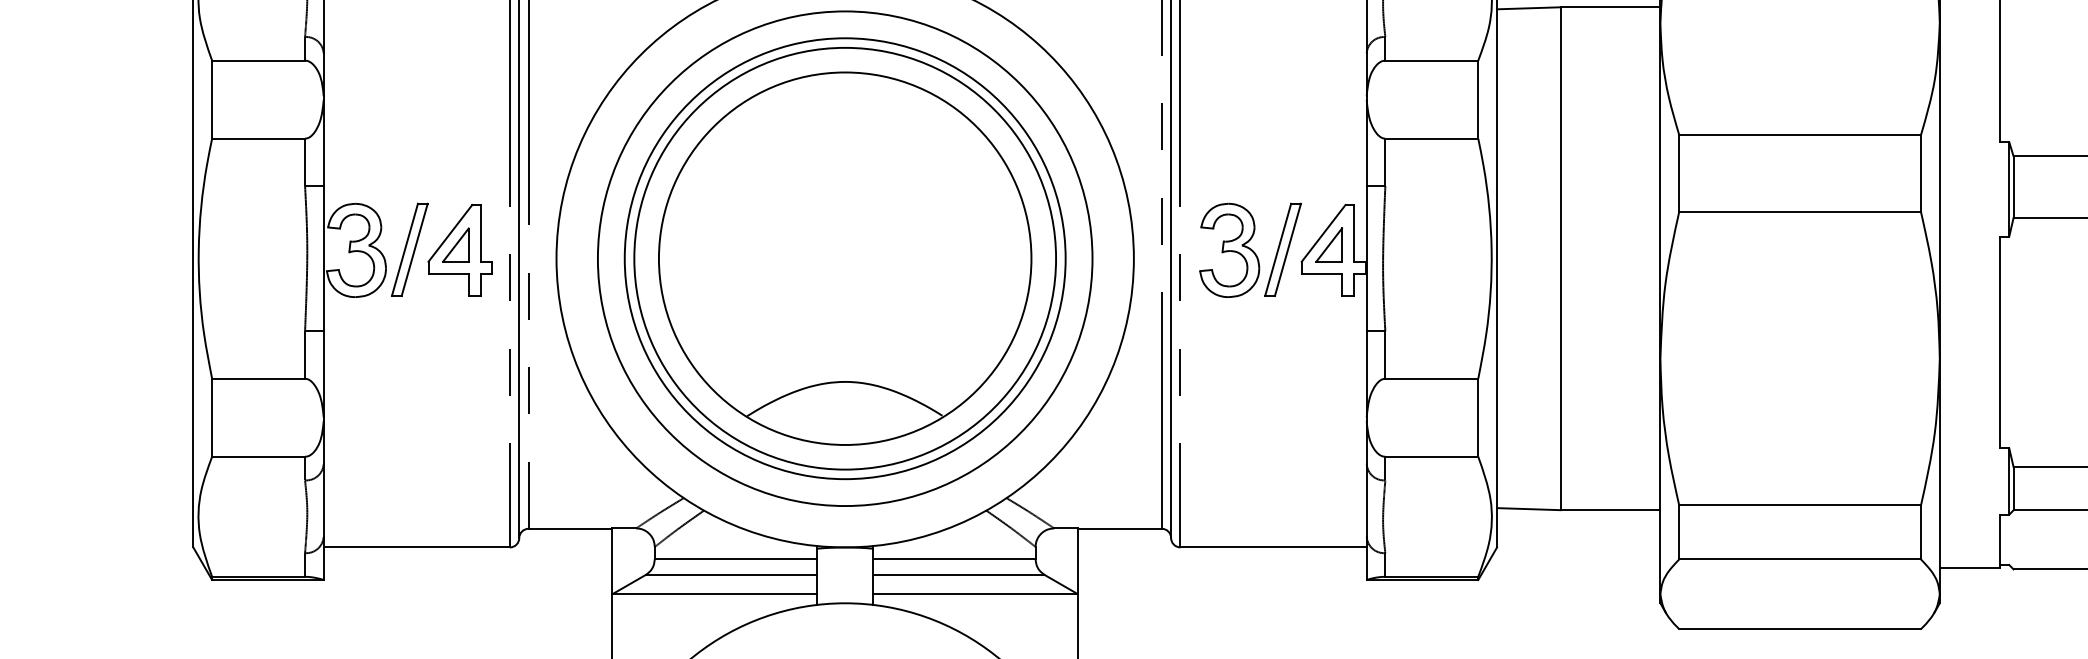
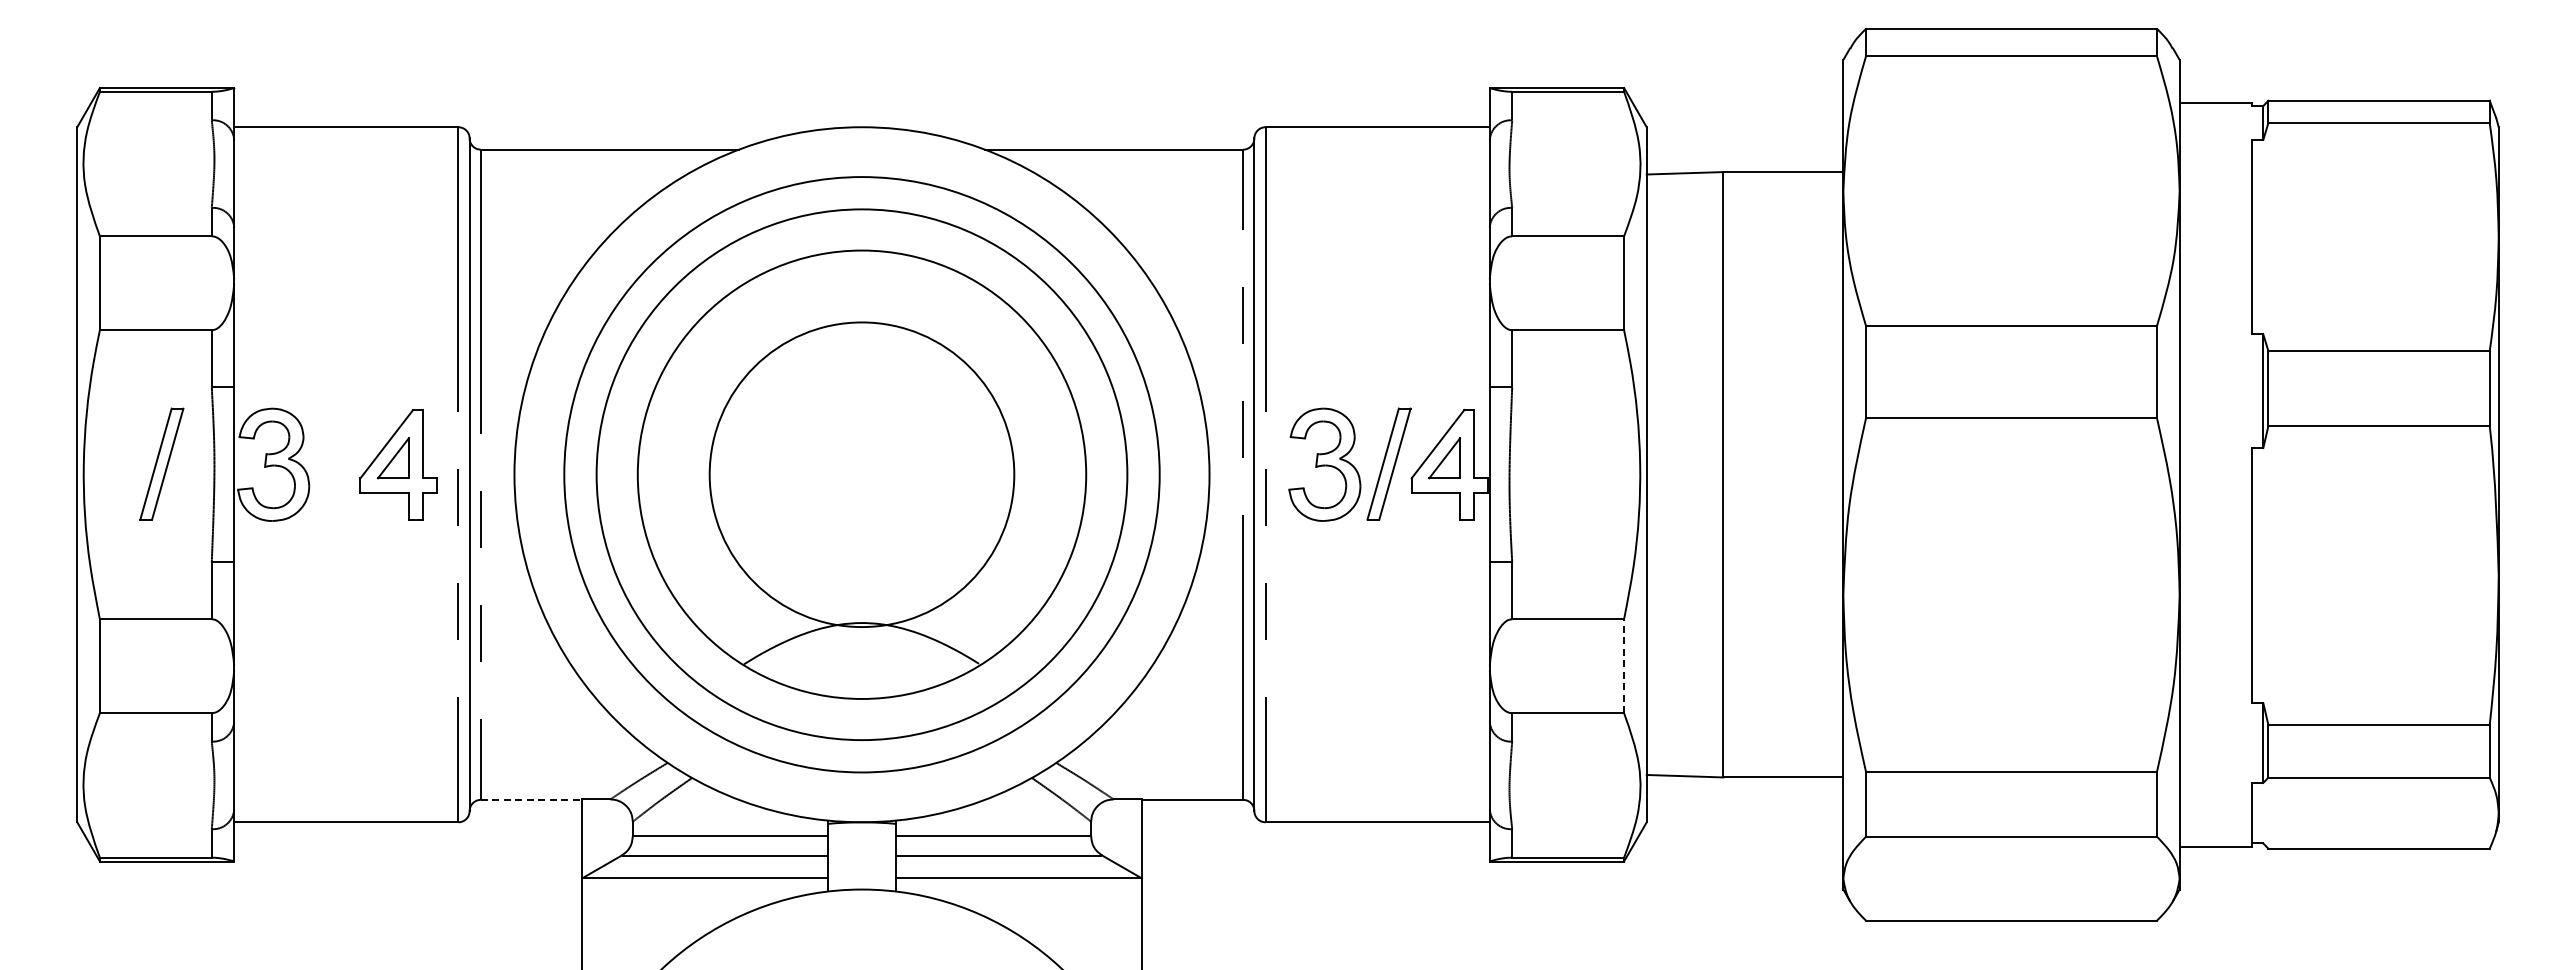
part: (409, 249) -> (161, 463), moved
circle: (844, 258) -> (861, 474), size x0.6
line: (1478, 418) -> (1624, 666), solid -> dashed
line: (570, 528) -> (531, 799), solid -> dashed

